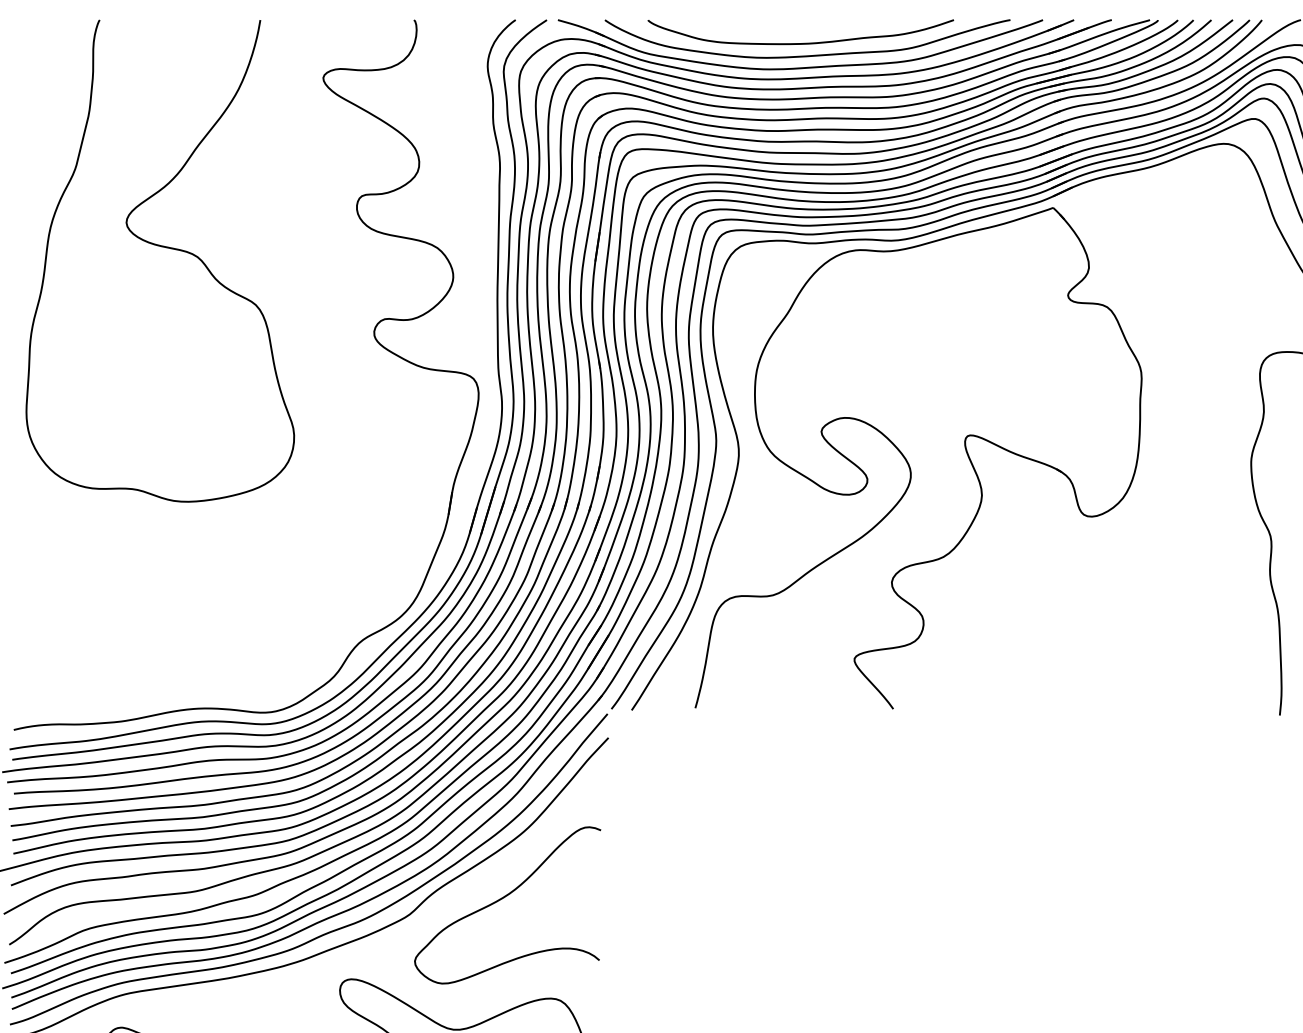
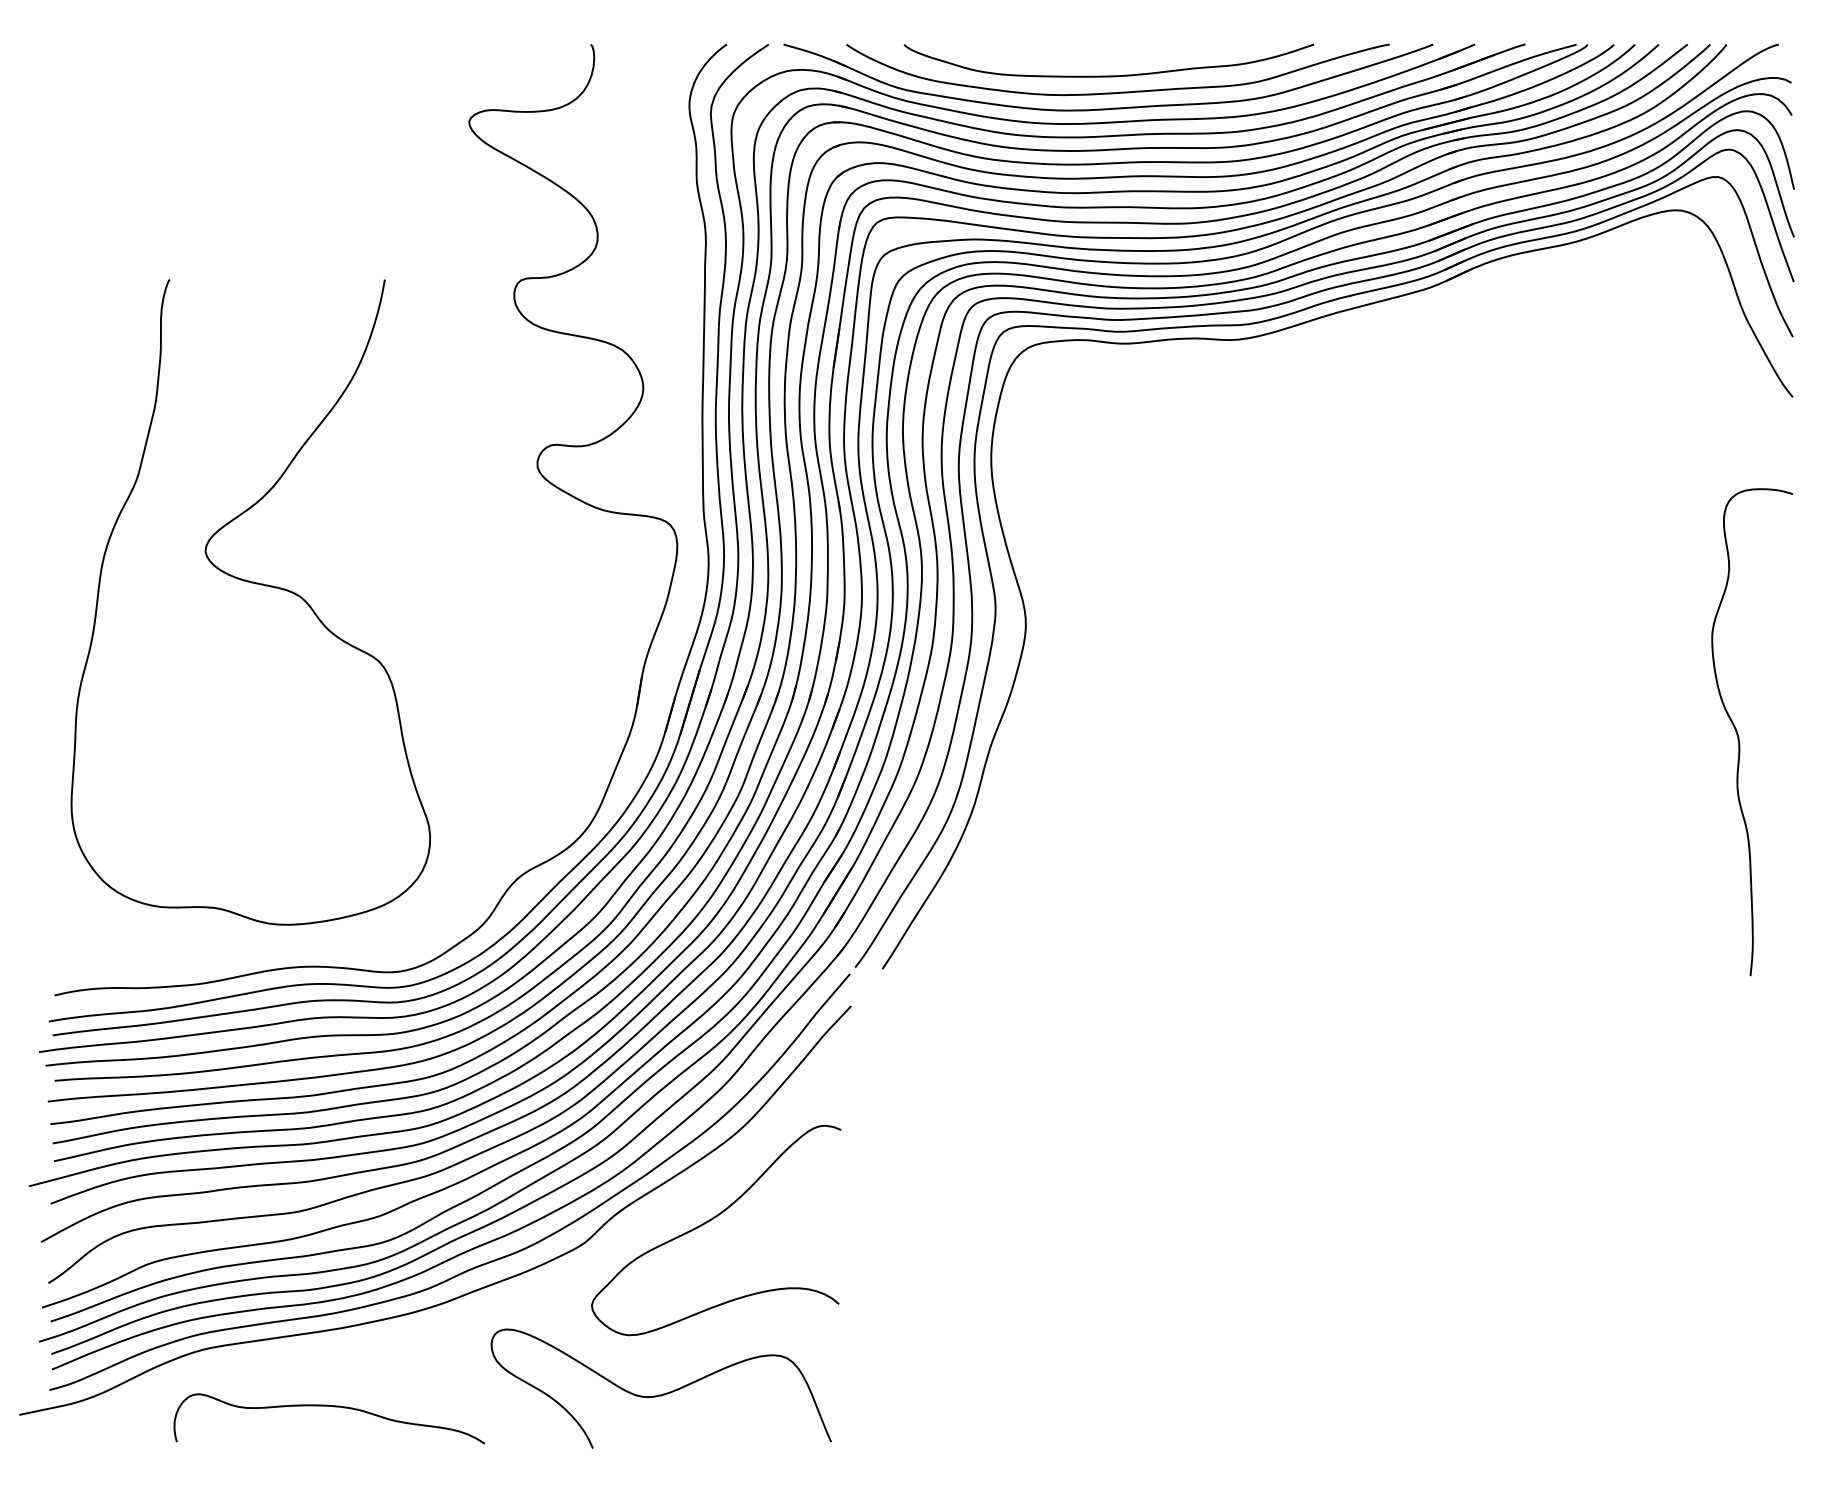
curve: (164, 247) -> (256, 584), moved
part: (908, 463) -> (1253, 638), removed

